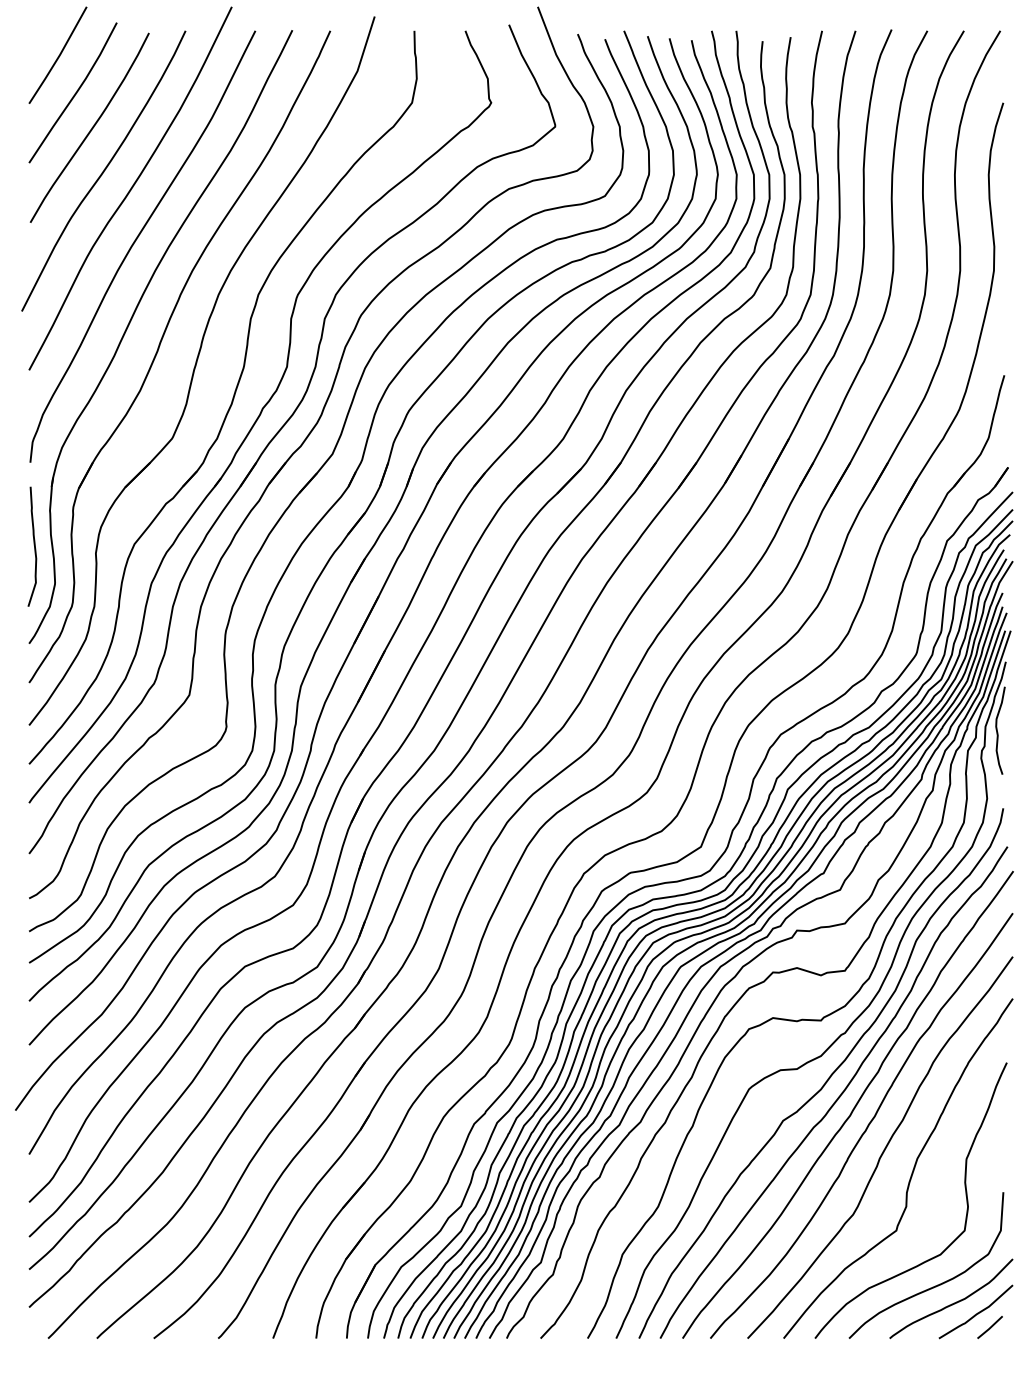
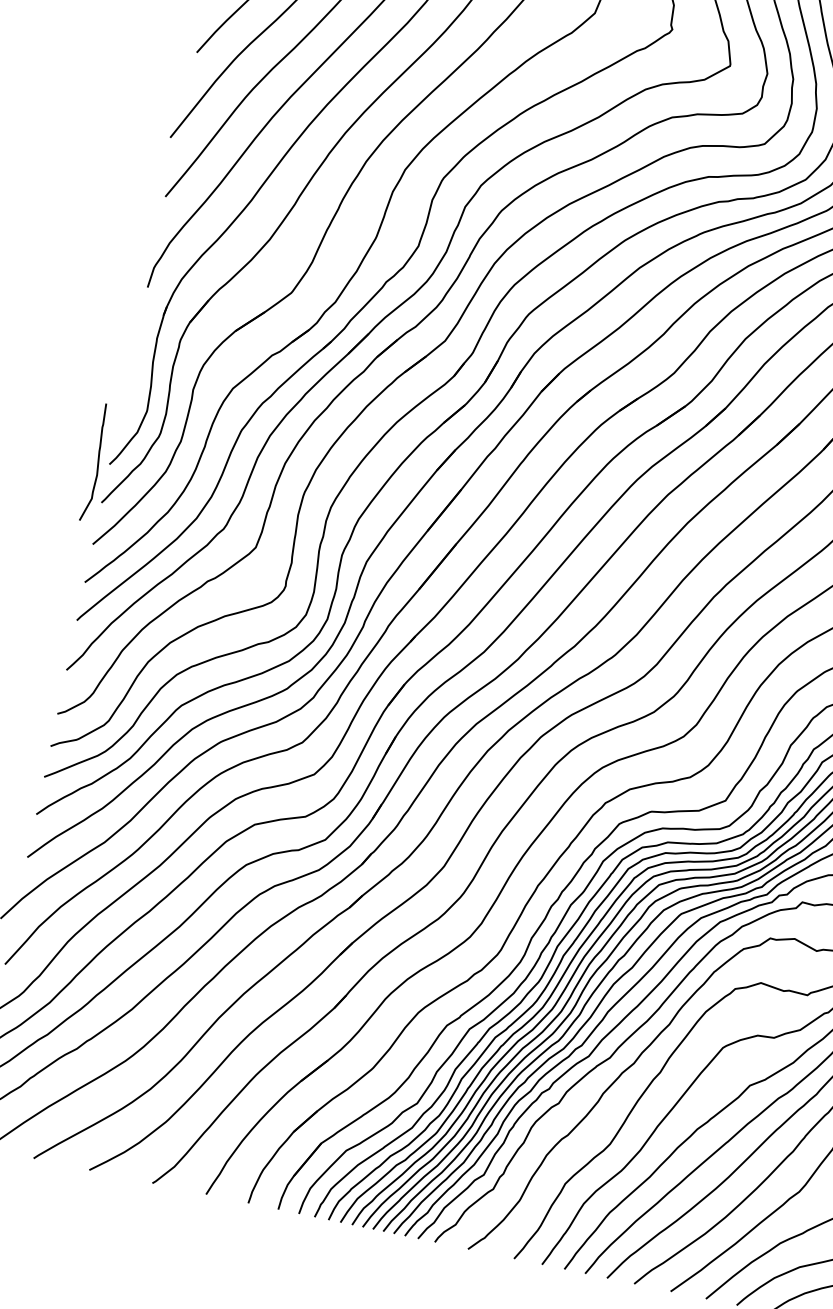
curve: (33, 545) -> (97, 461), moved

